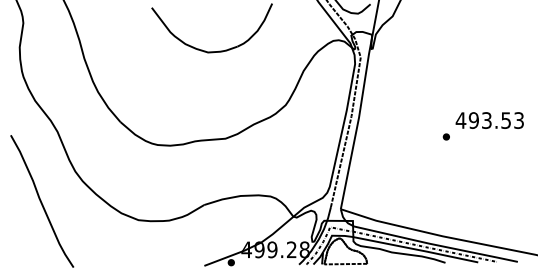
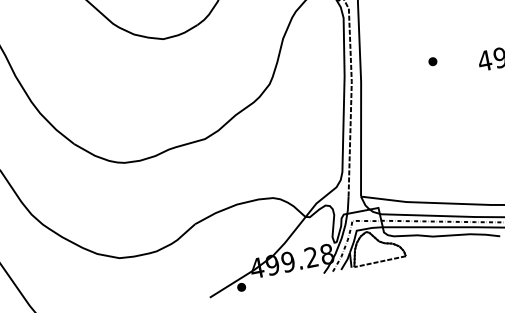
part: (445, 136) -> (431, 61), moved

